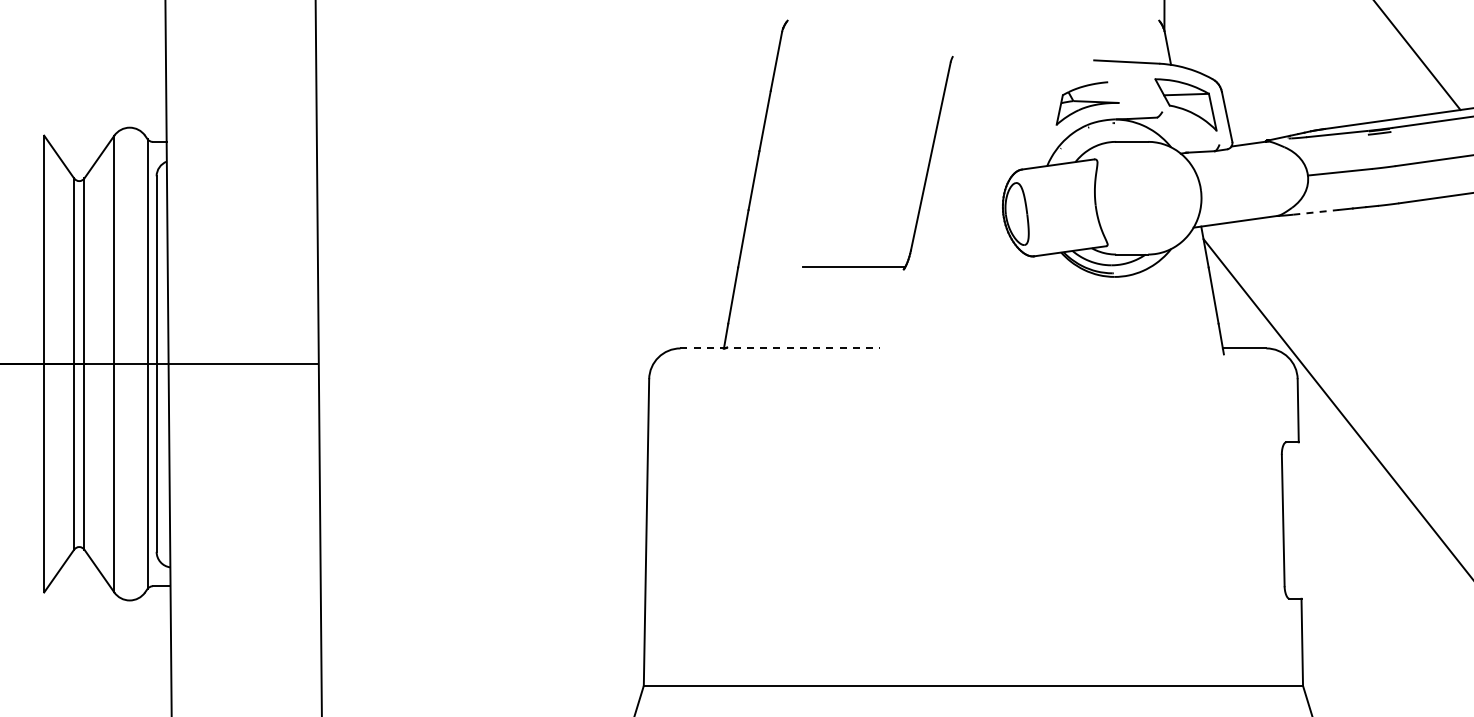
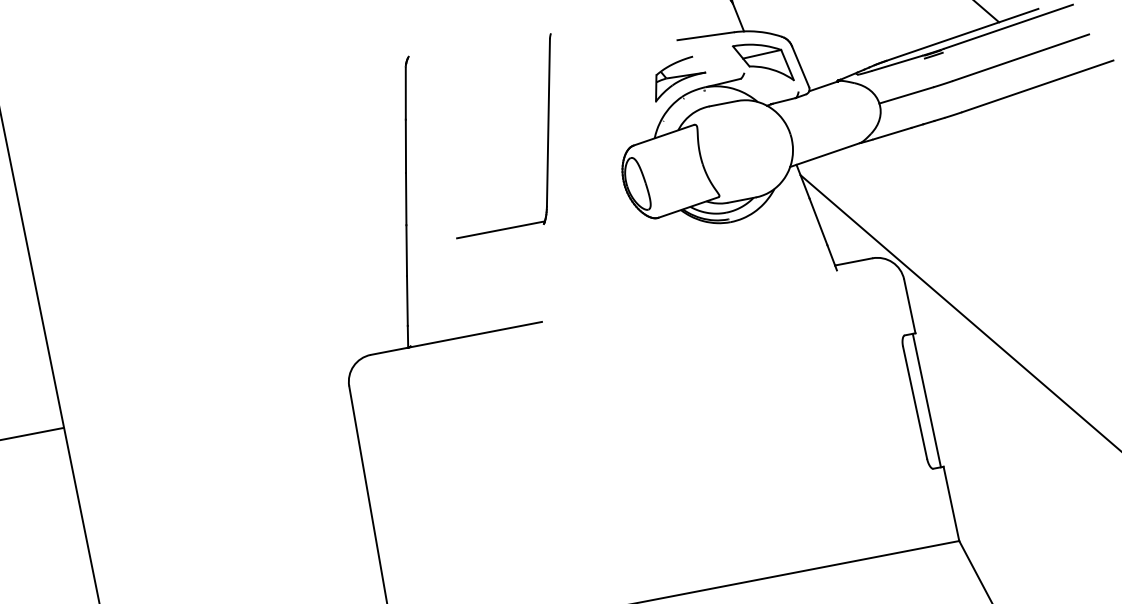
part: (925, 175) -> (547, 140), moved
line: (1316, 212) -> (892, 133), dashed -> solid
line: (780, 348) -> (456, 338), dashed -> solid
line: (1296, 520) -> (926, 400), added

